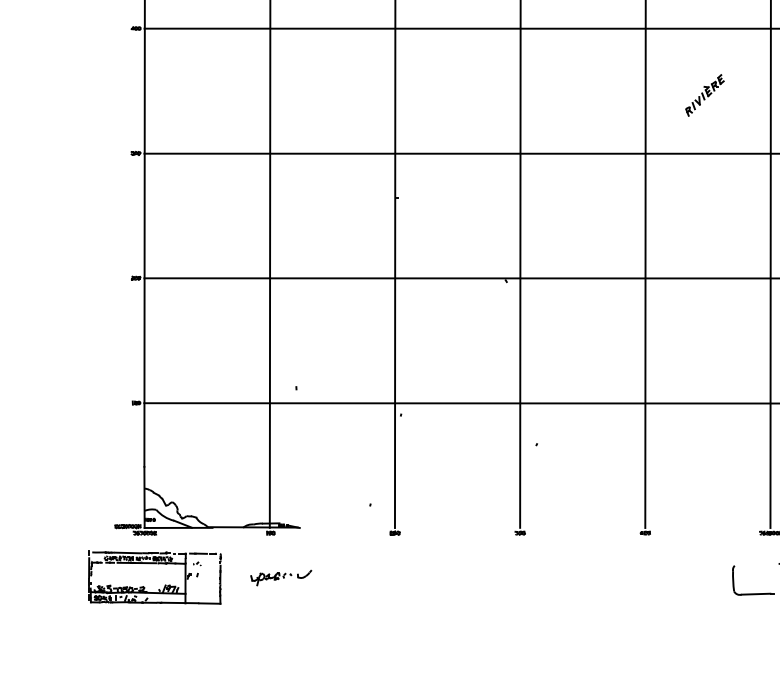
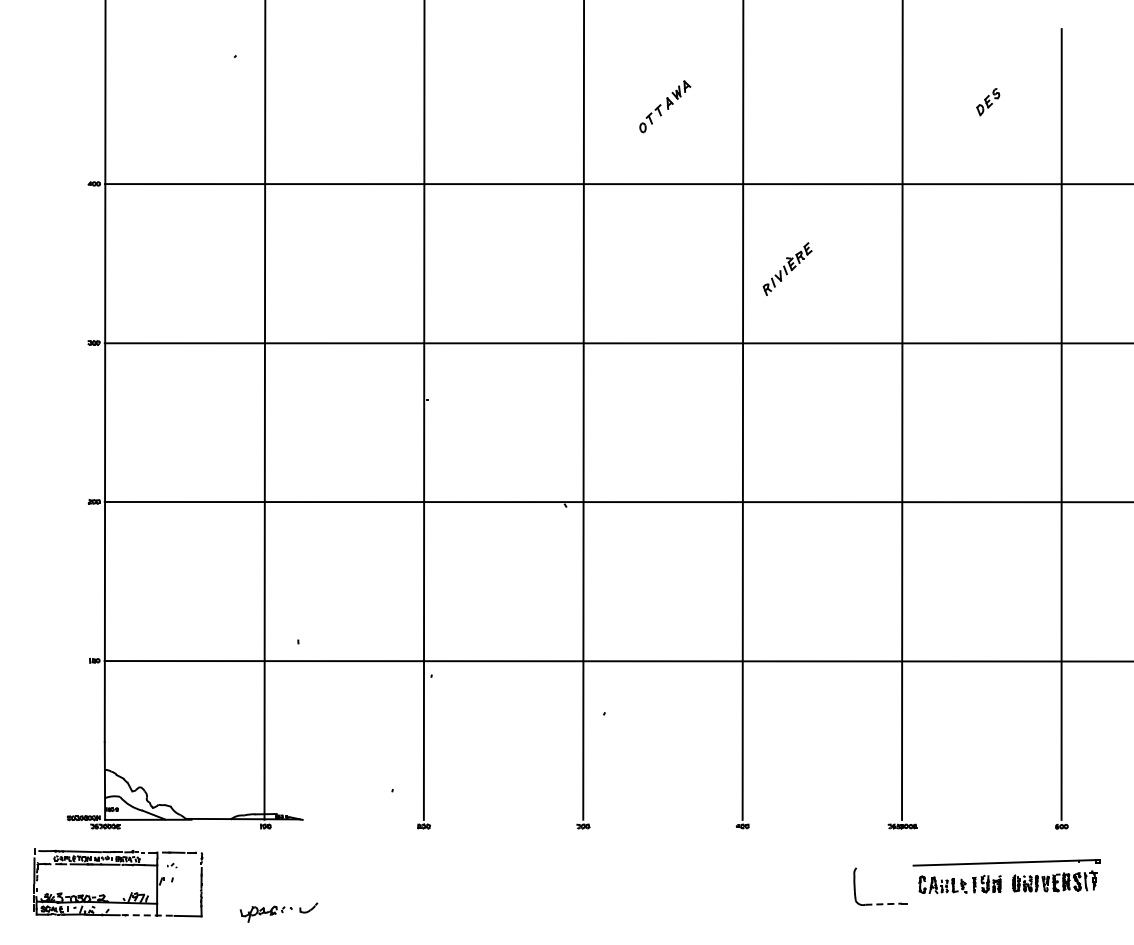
part: (704, 94) -> (787, 268), moved
part: (280, 577) -> (278, 912), moved
line: (756, 594) -> (884, 904), solid -> dashed
line: (177, 603) -> (147, 915), solid -> dashed

